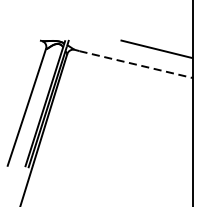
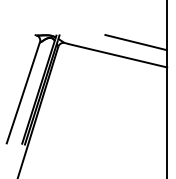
line: (136, 64) -> (118, 55), dashed -> solid

